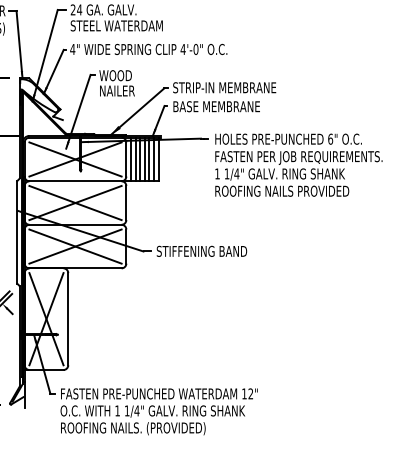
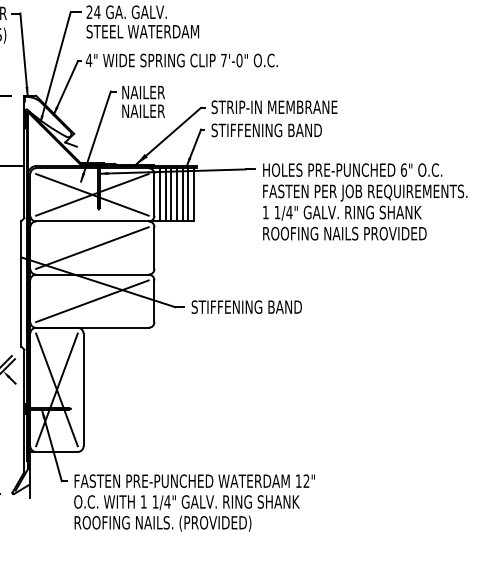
text: (182, 49) -> (223, 60), 4'-0" -> 7'-0"
text: (116, 75) -> (142, 92), WOOD -> NAILER
text: (218, 106) -> (267, 130), BASE MEMBRANE -> STIFFENING BAND
line: (75, 202) -> (92, 247), removed
line: (75, 246) -> (92, 301), removed

